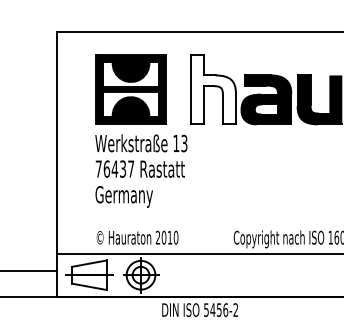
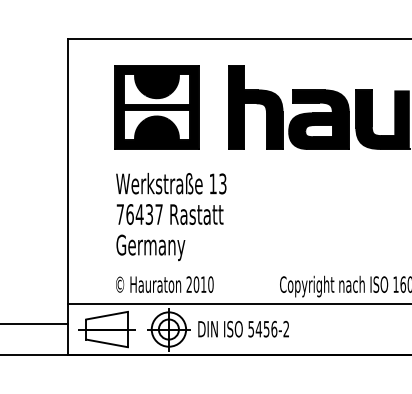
fill: (213, 88) -> (255, 106), added
text: (141, 171) -> (171, 217), moved
text: (199, 309) -> (243, 328), moved

